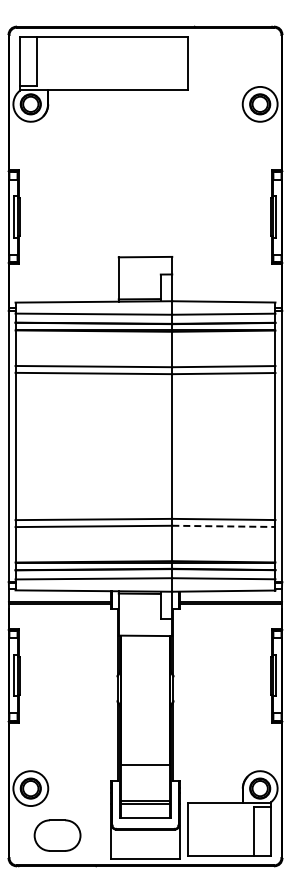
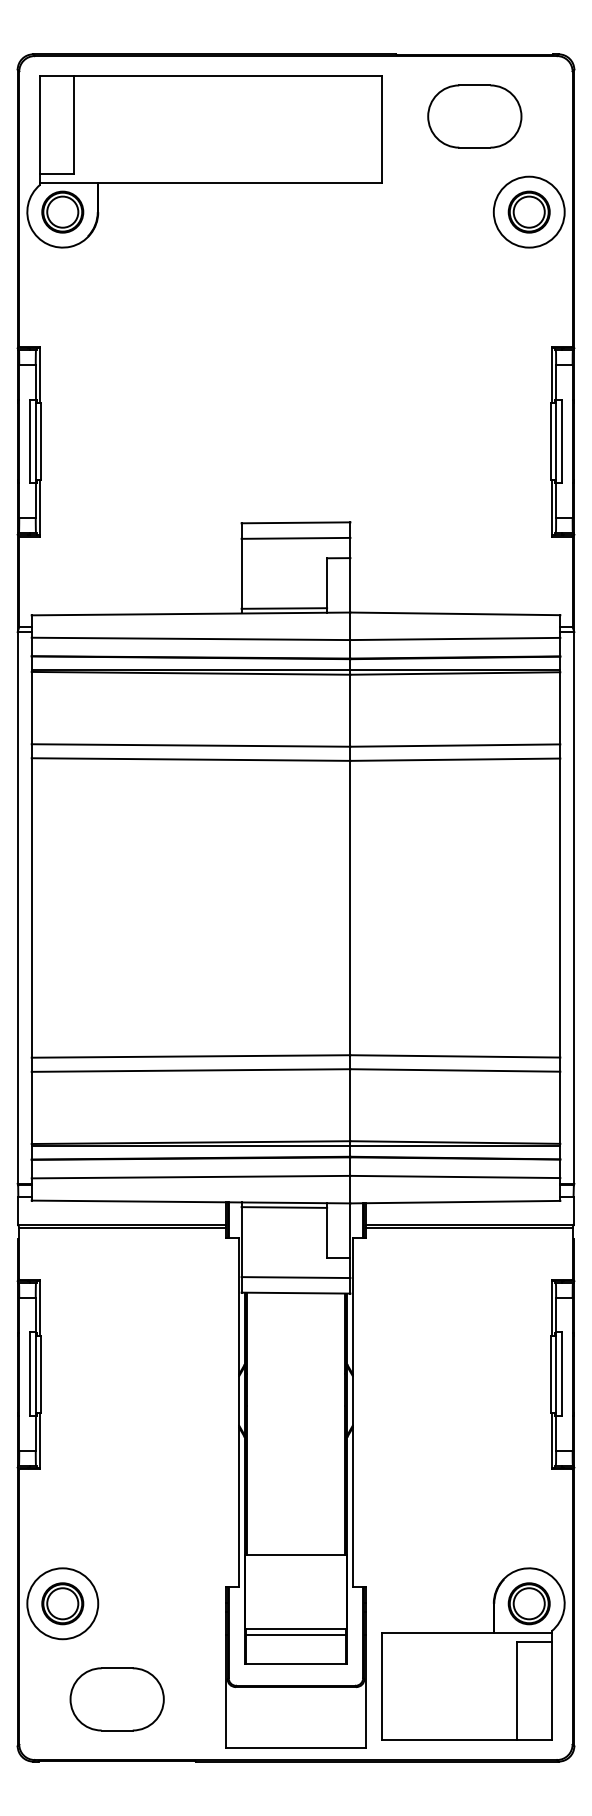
part: (233, 57) -> (474, 116), added
line: (145, 264) -> (296, 537), added
line: (223, 526) -> (454, 1070), dashed -> solid
line: (145, 627) -> (296, 1276), added

